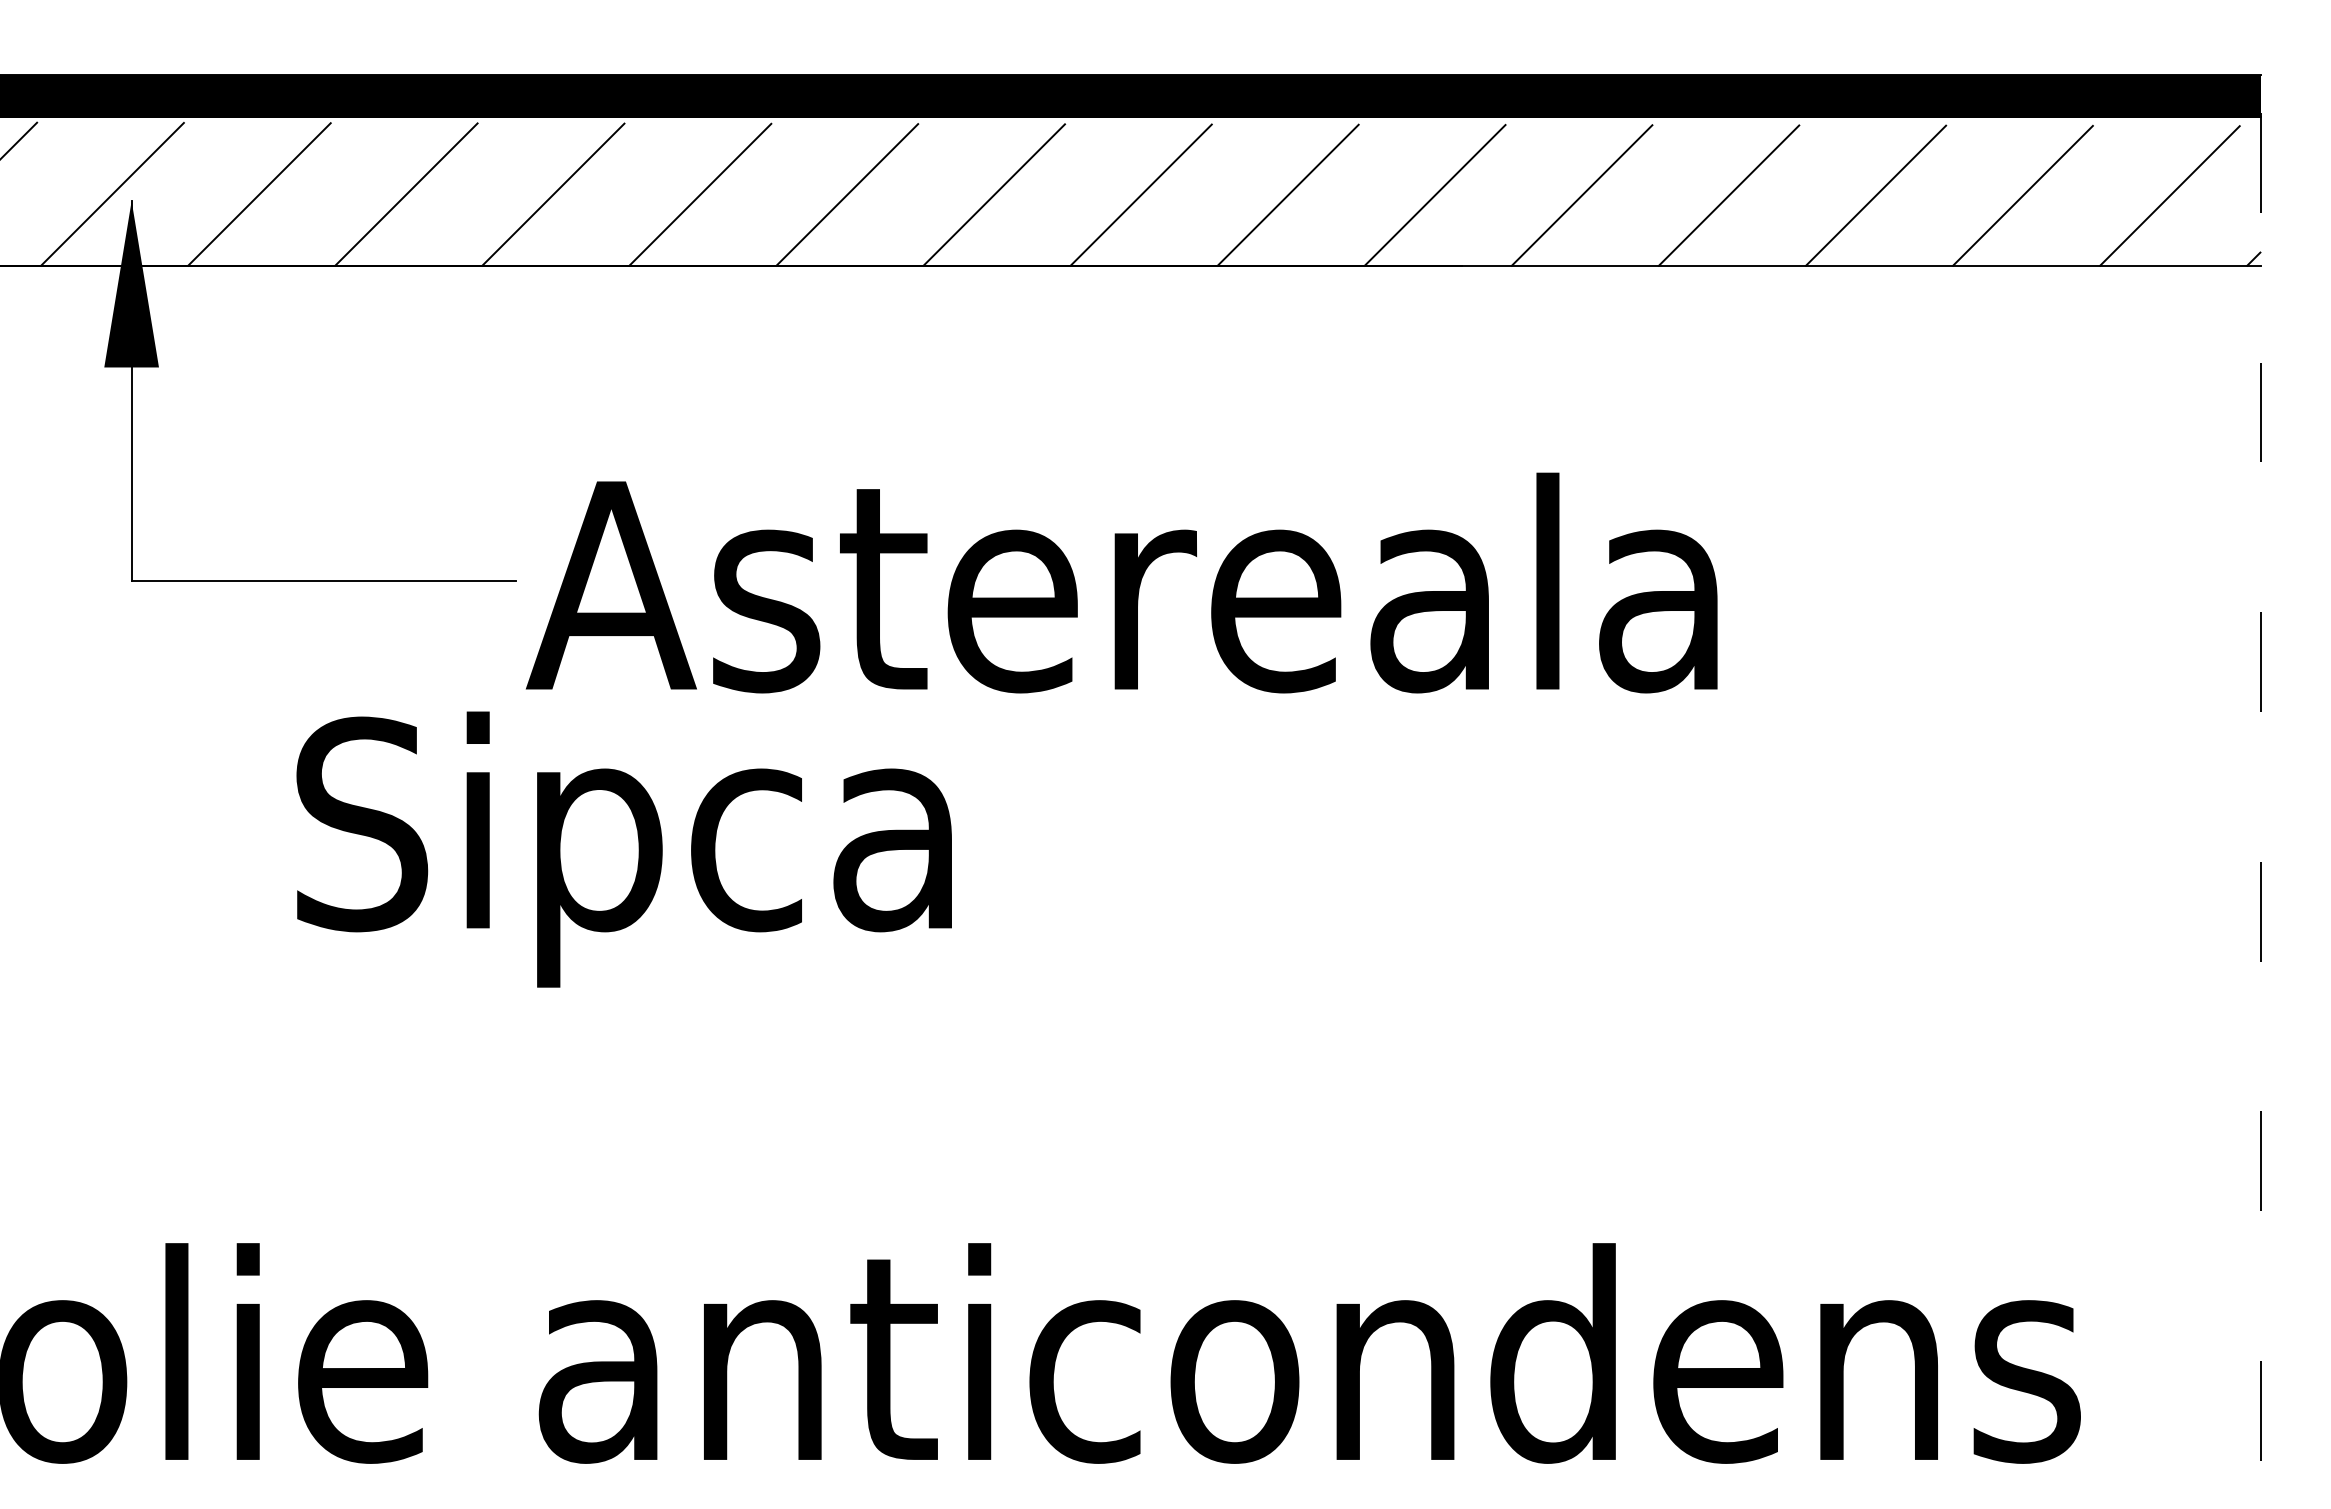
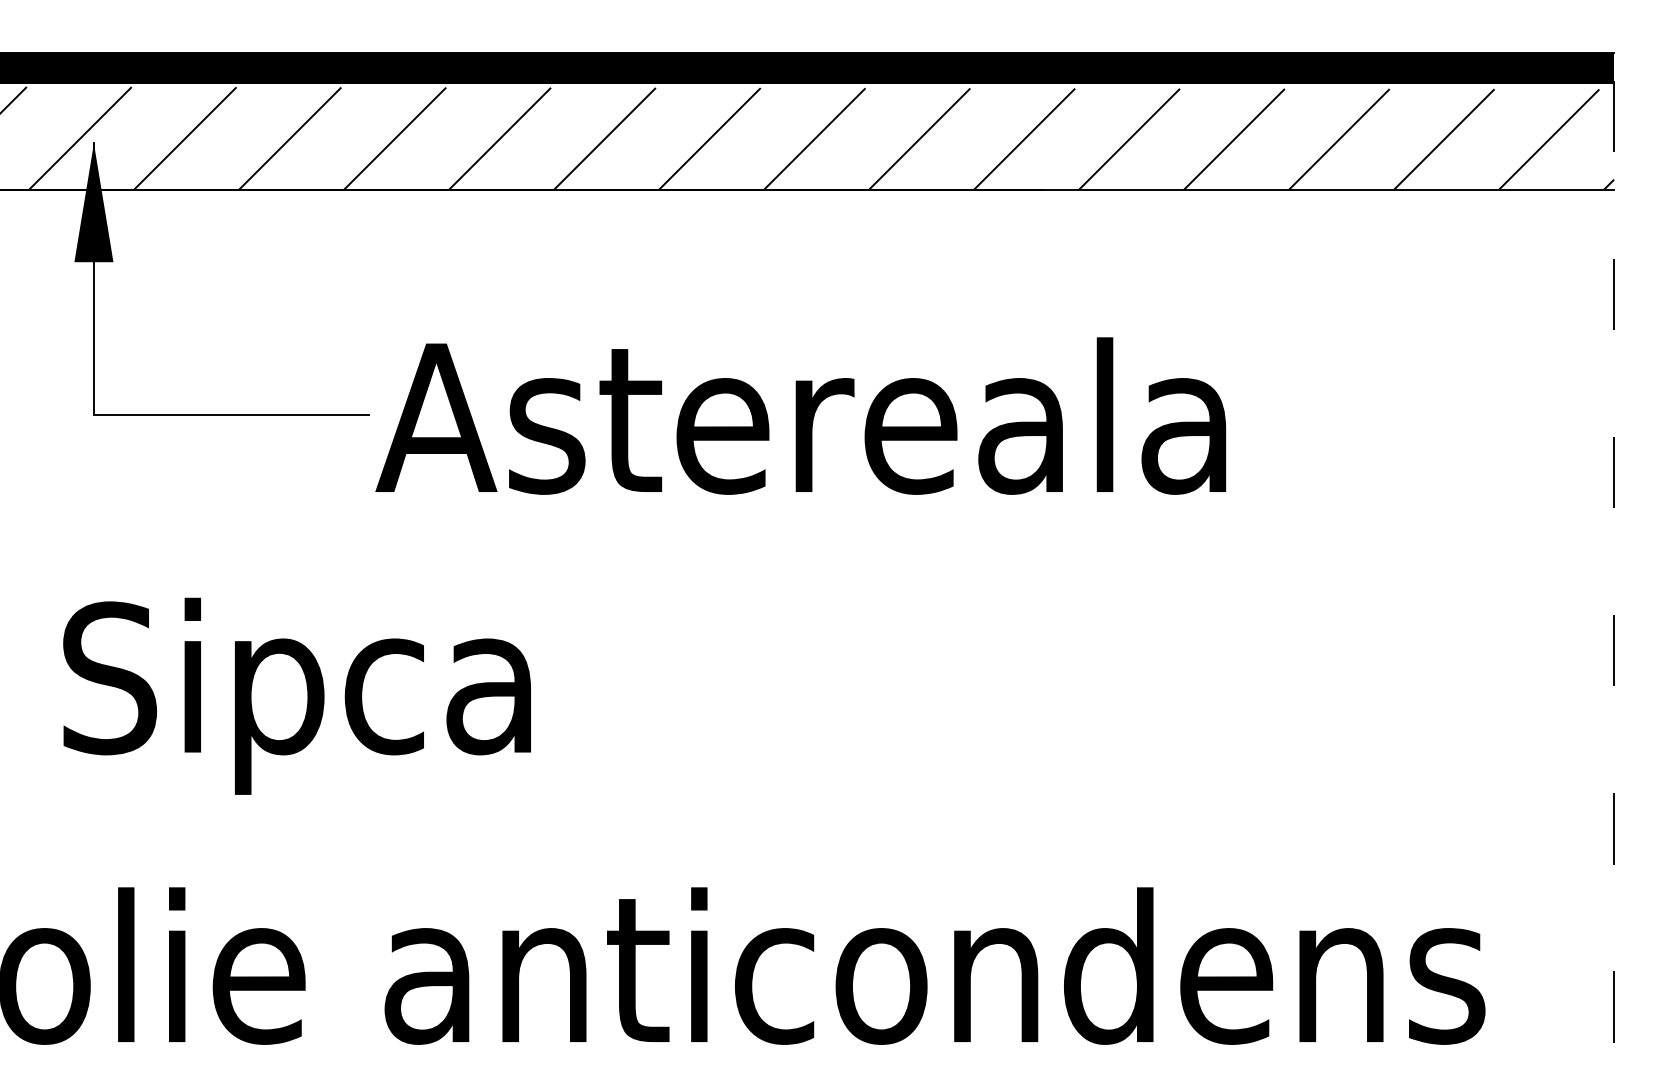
text: (623, 849) -> (296, 696), moved

